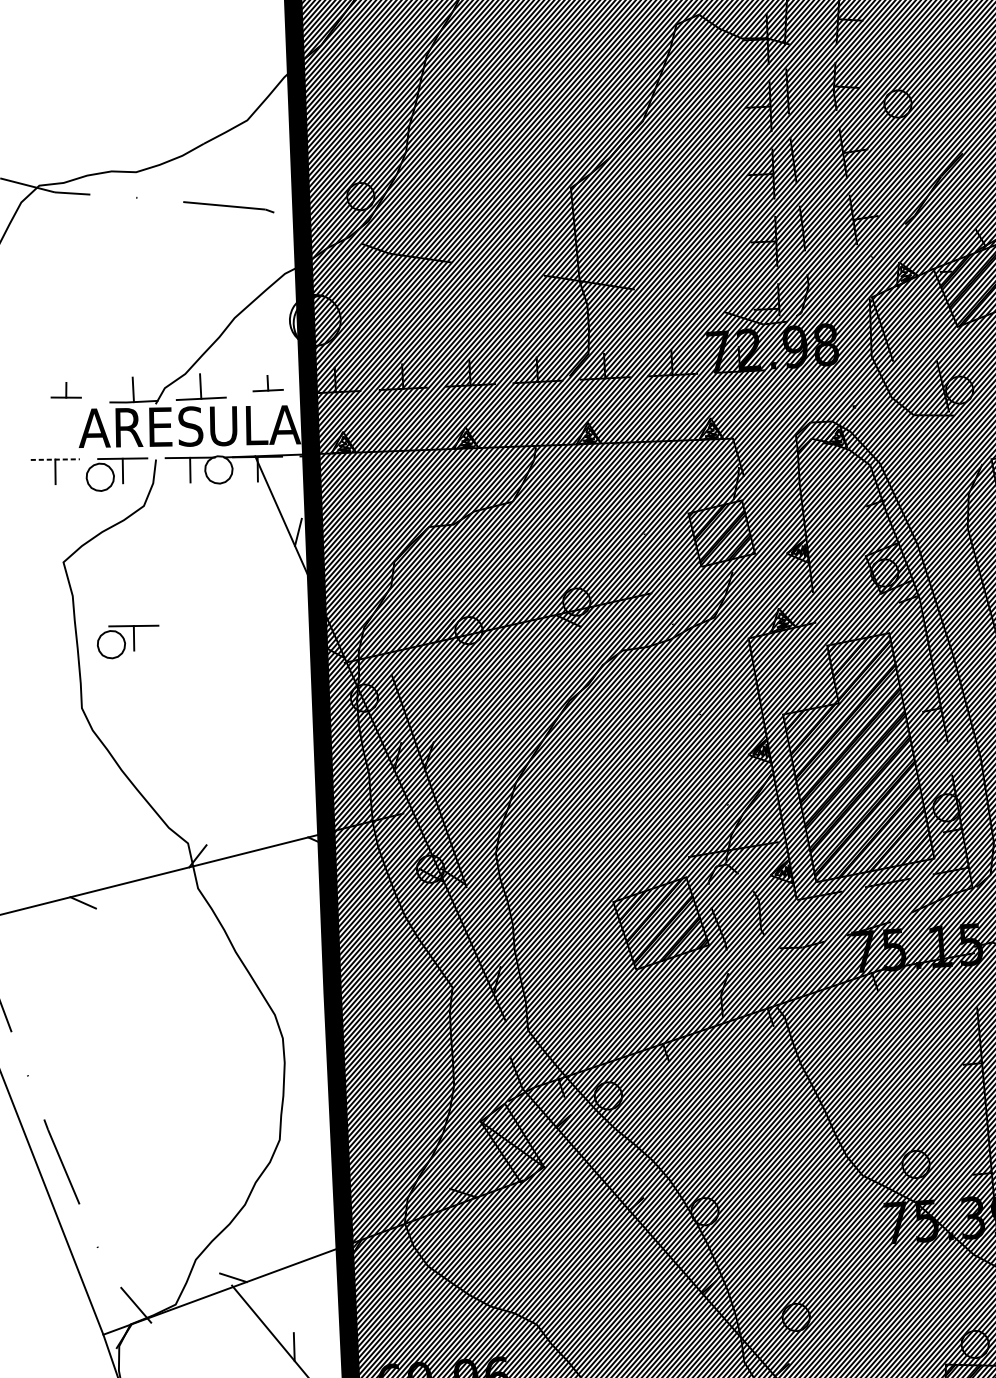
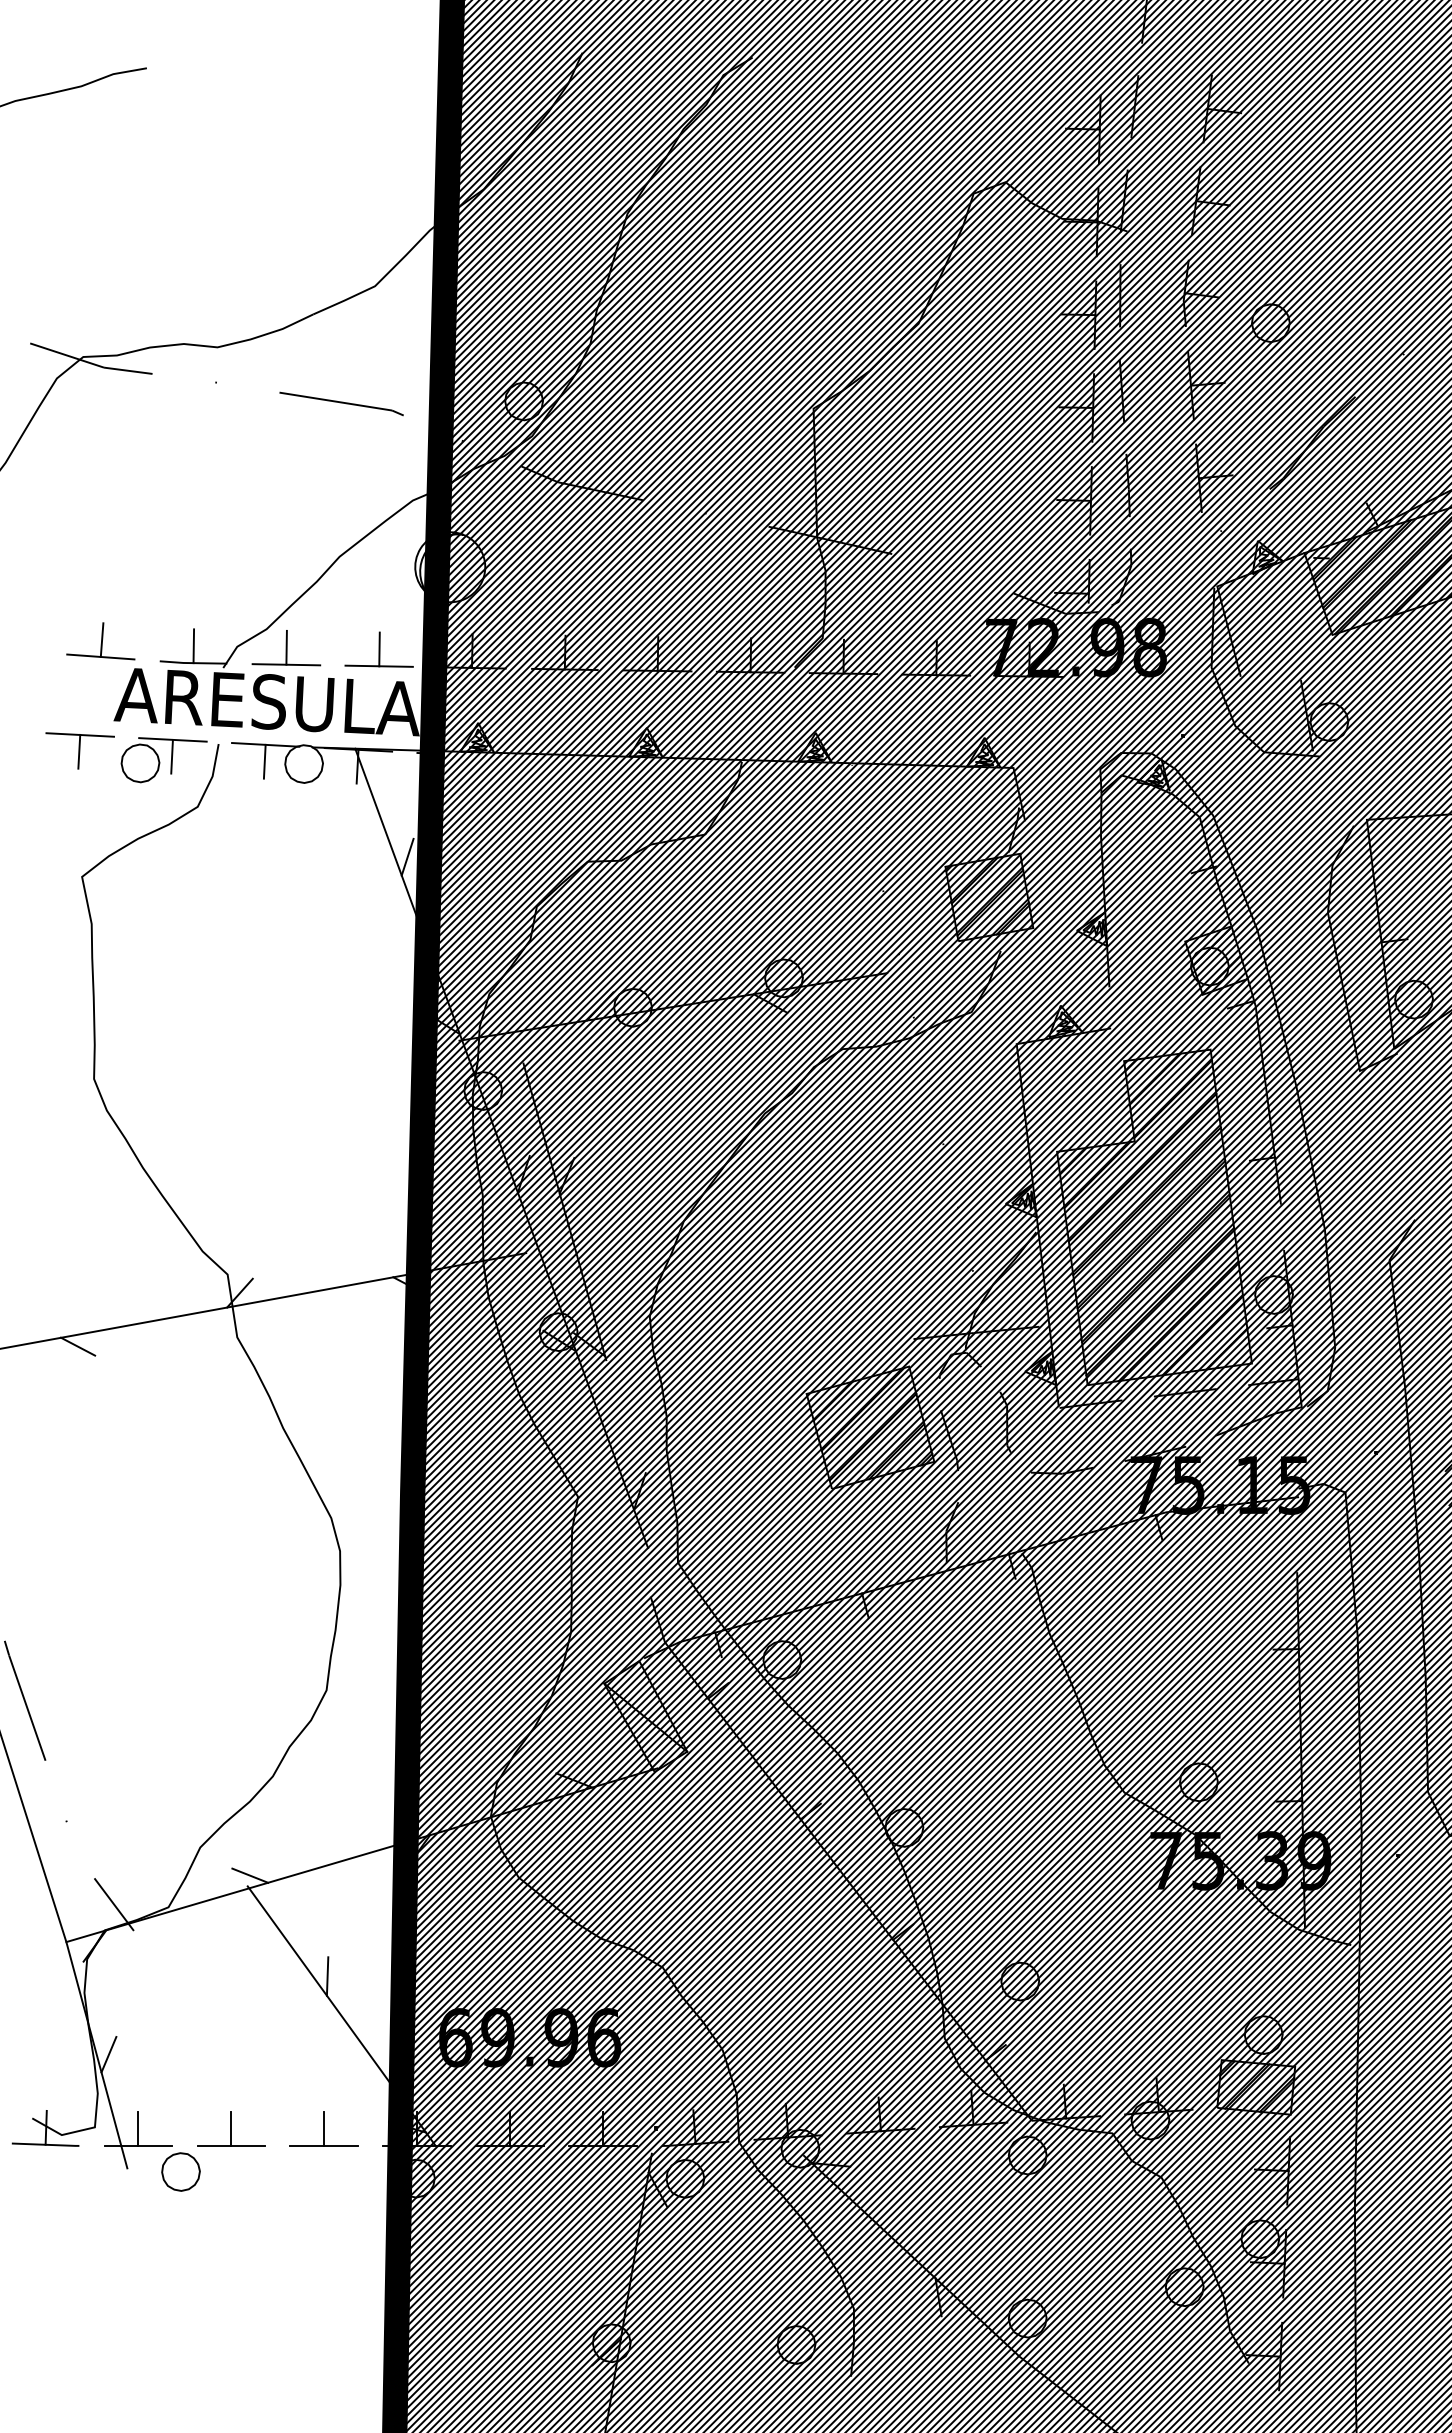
part: (267, 383) -> (378, 649), size x1.67
part: (65, 390) -> (100, 641), size x1.67
line: (55, 459) -> (80, 734), dashed -> solid
part: (128, 641) -> (163, 991), removed

